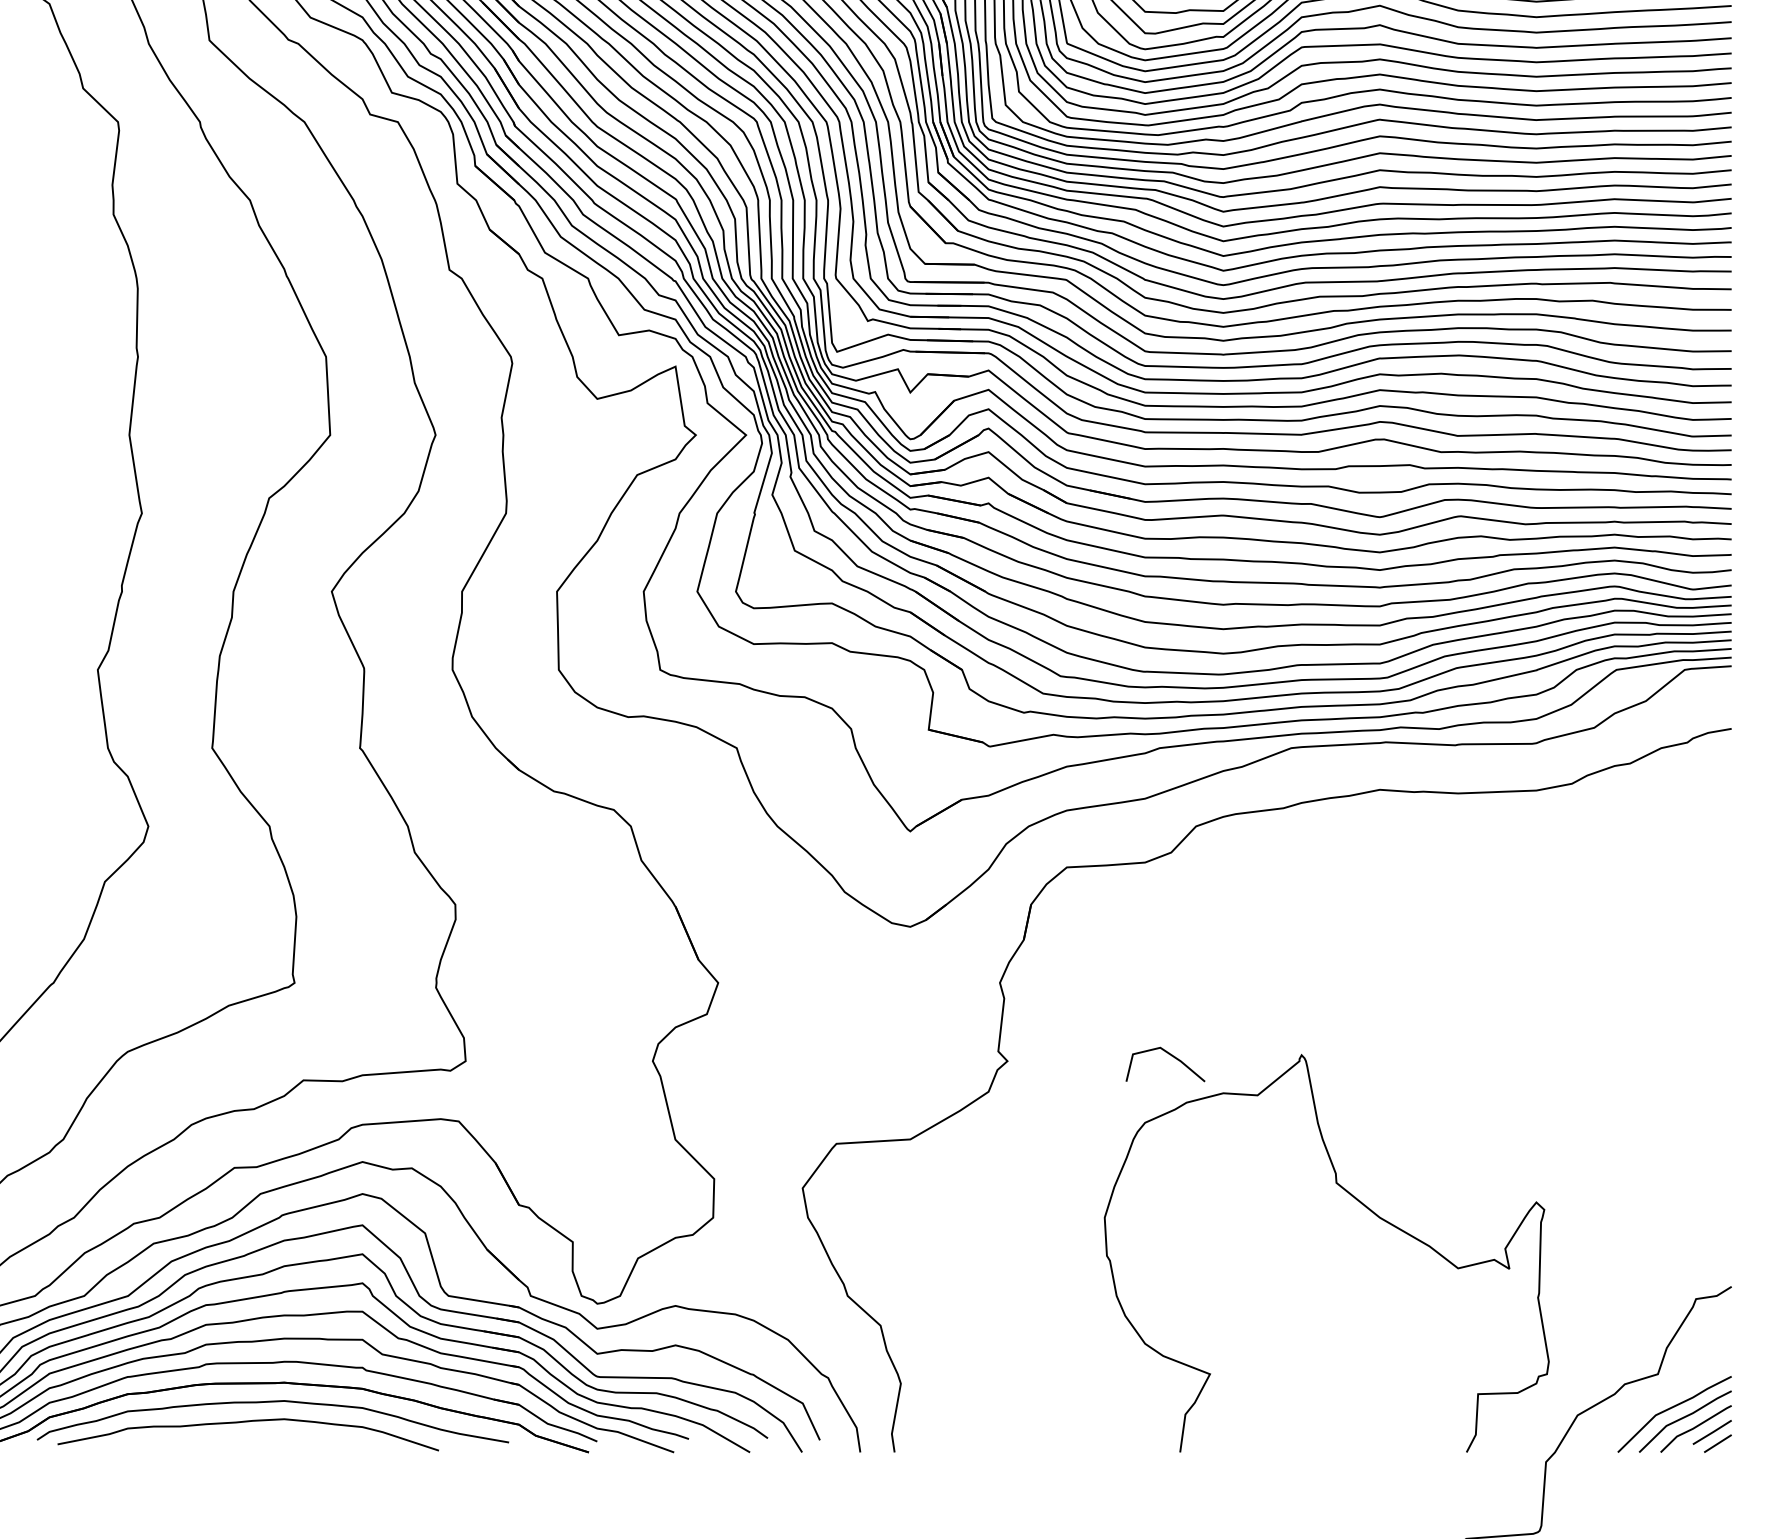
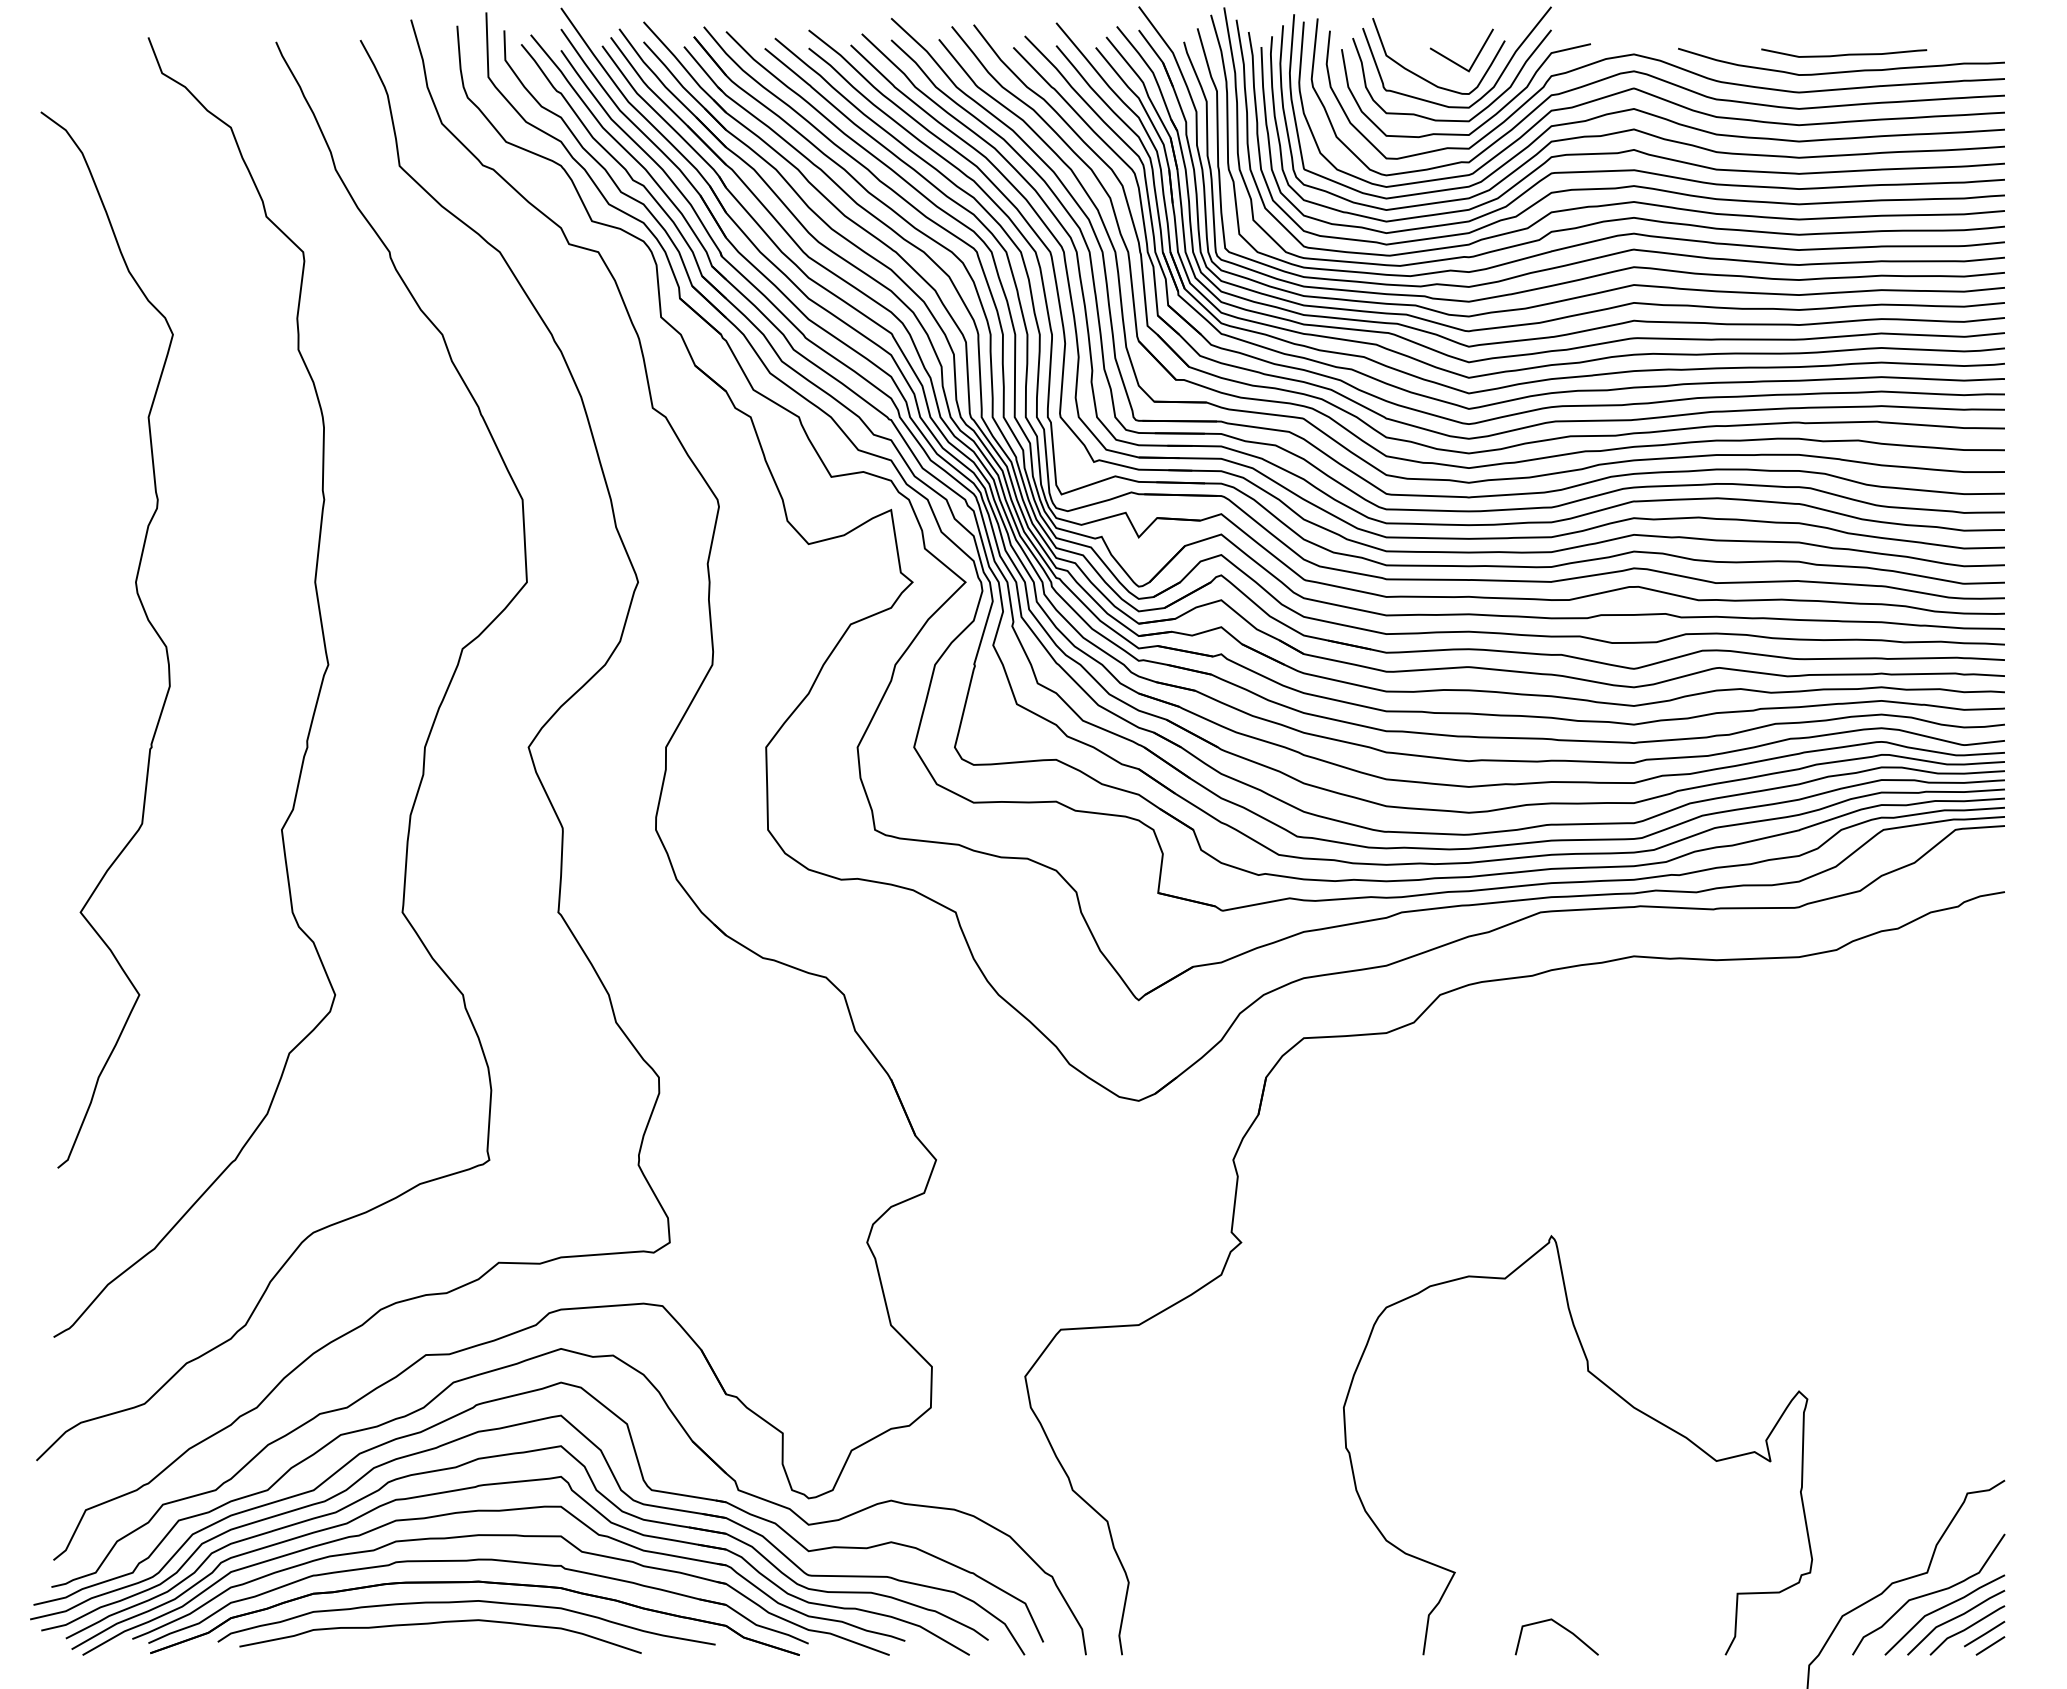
line: (1169, 1055) -> (1561, 1627), moved
curve: (1659, 1394) -> (1928, 1594), added

